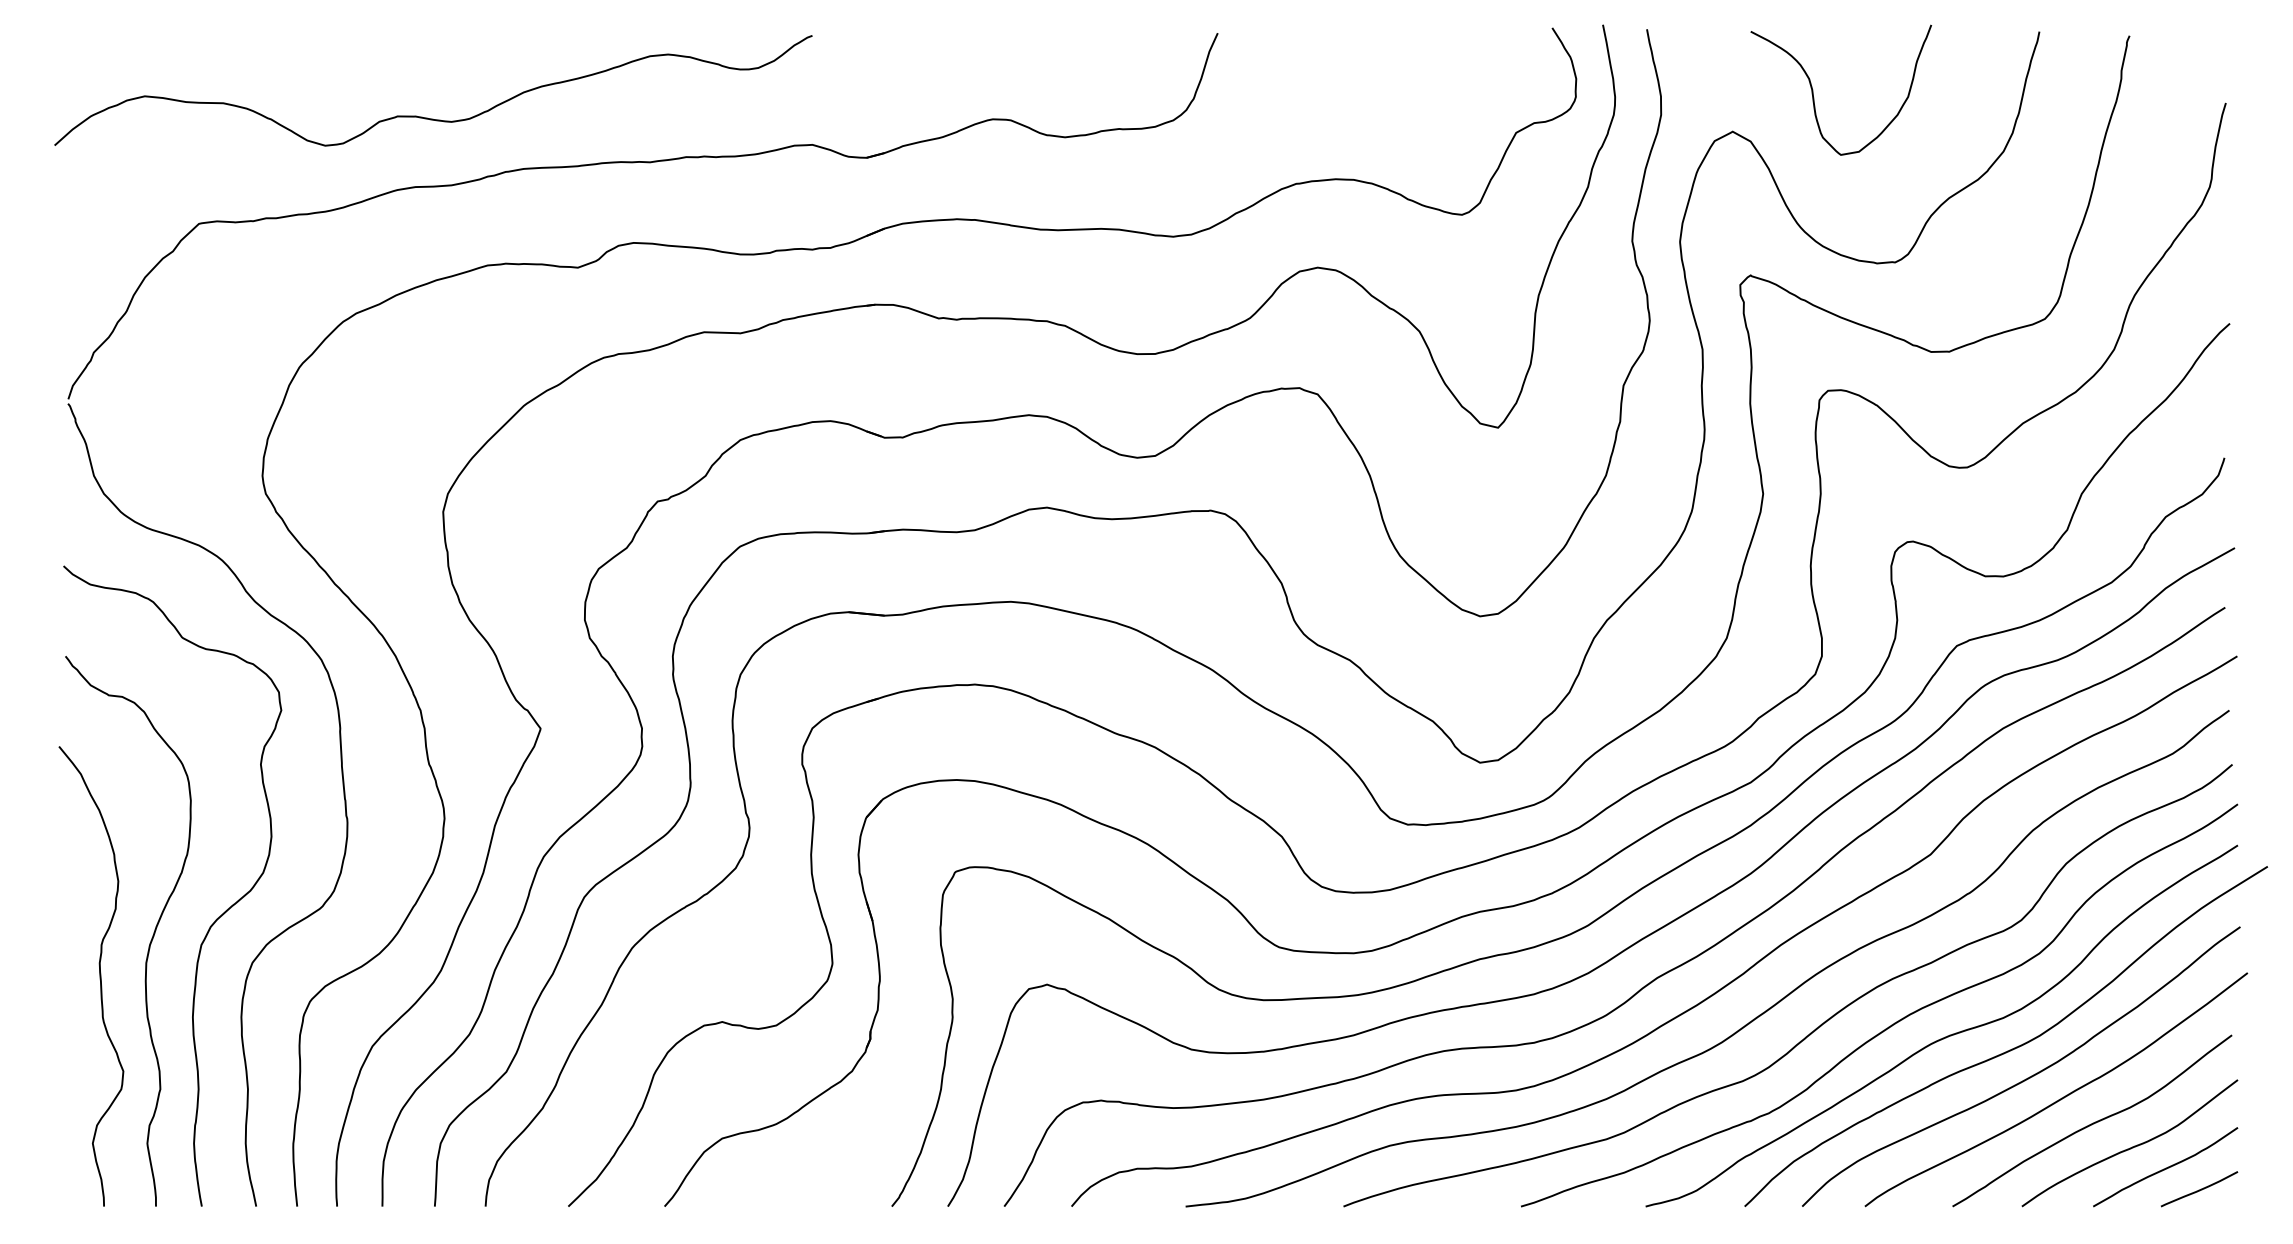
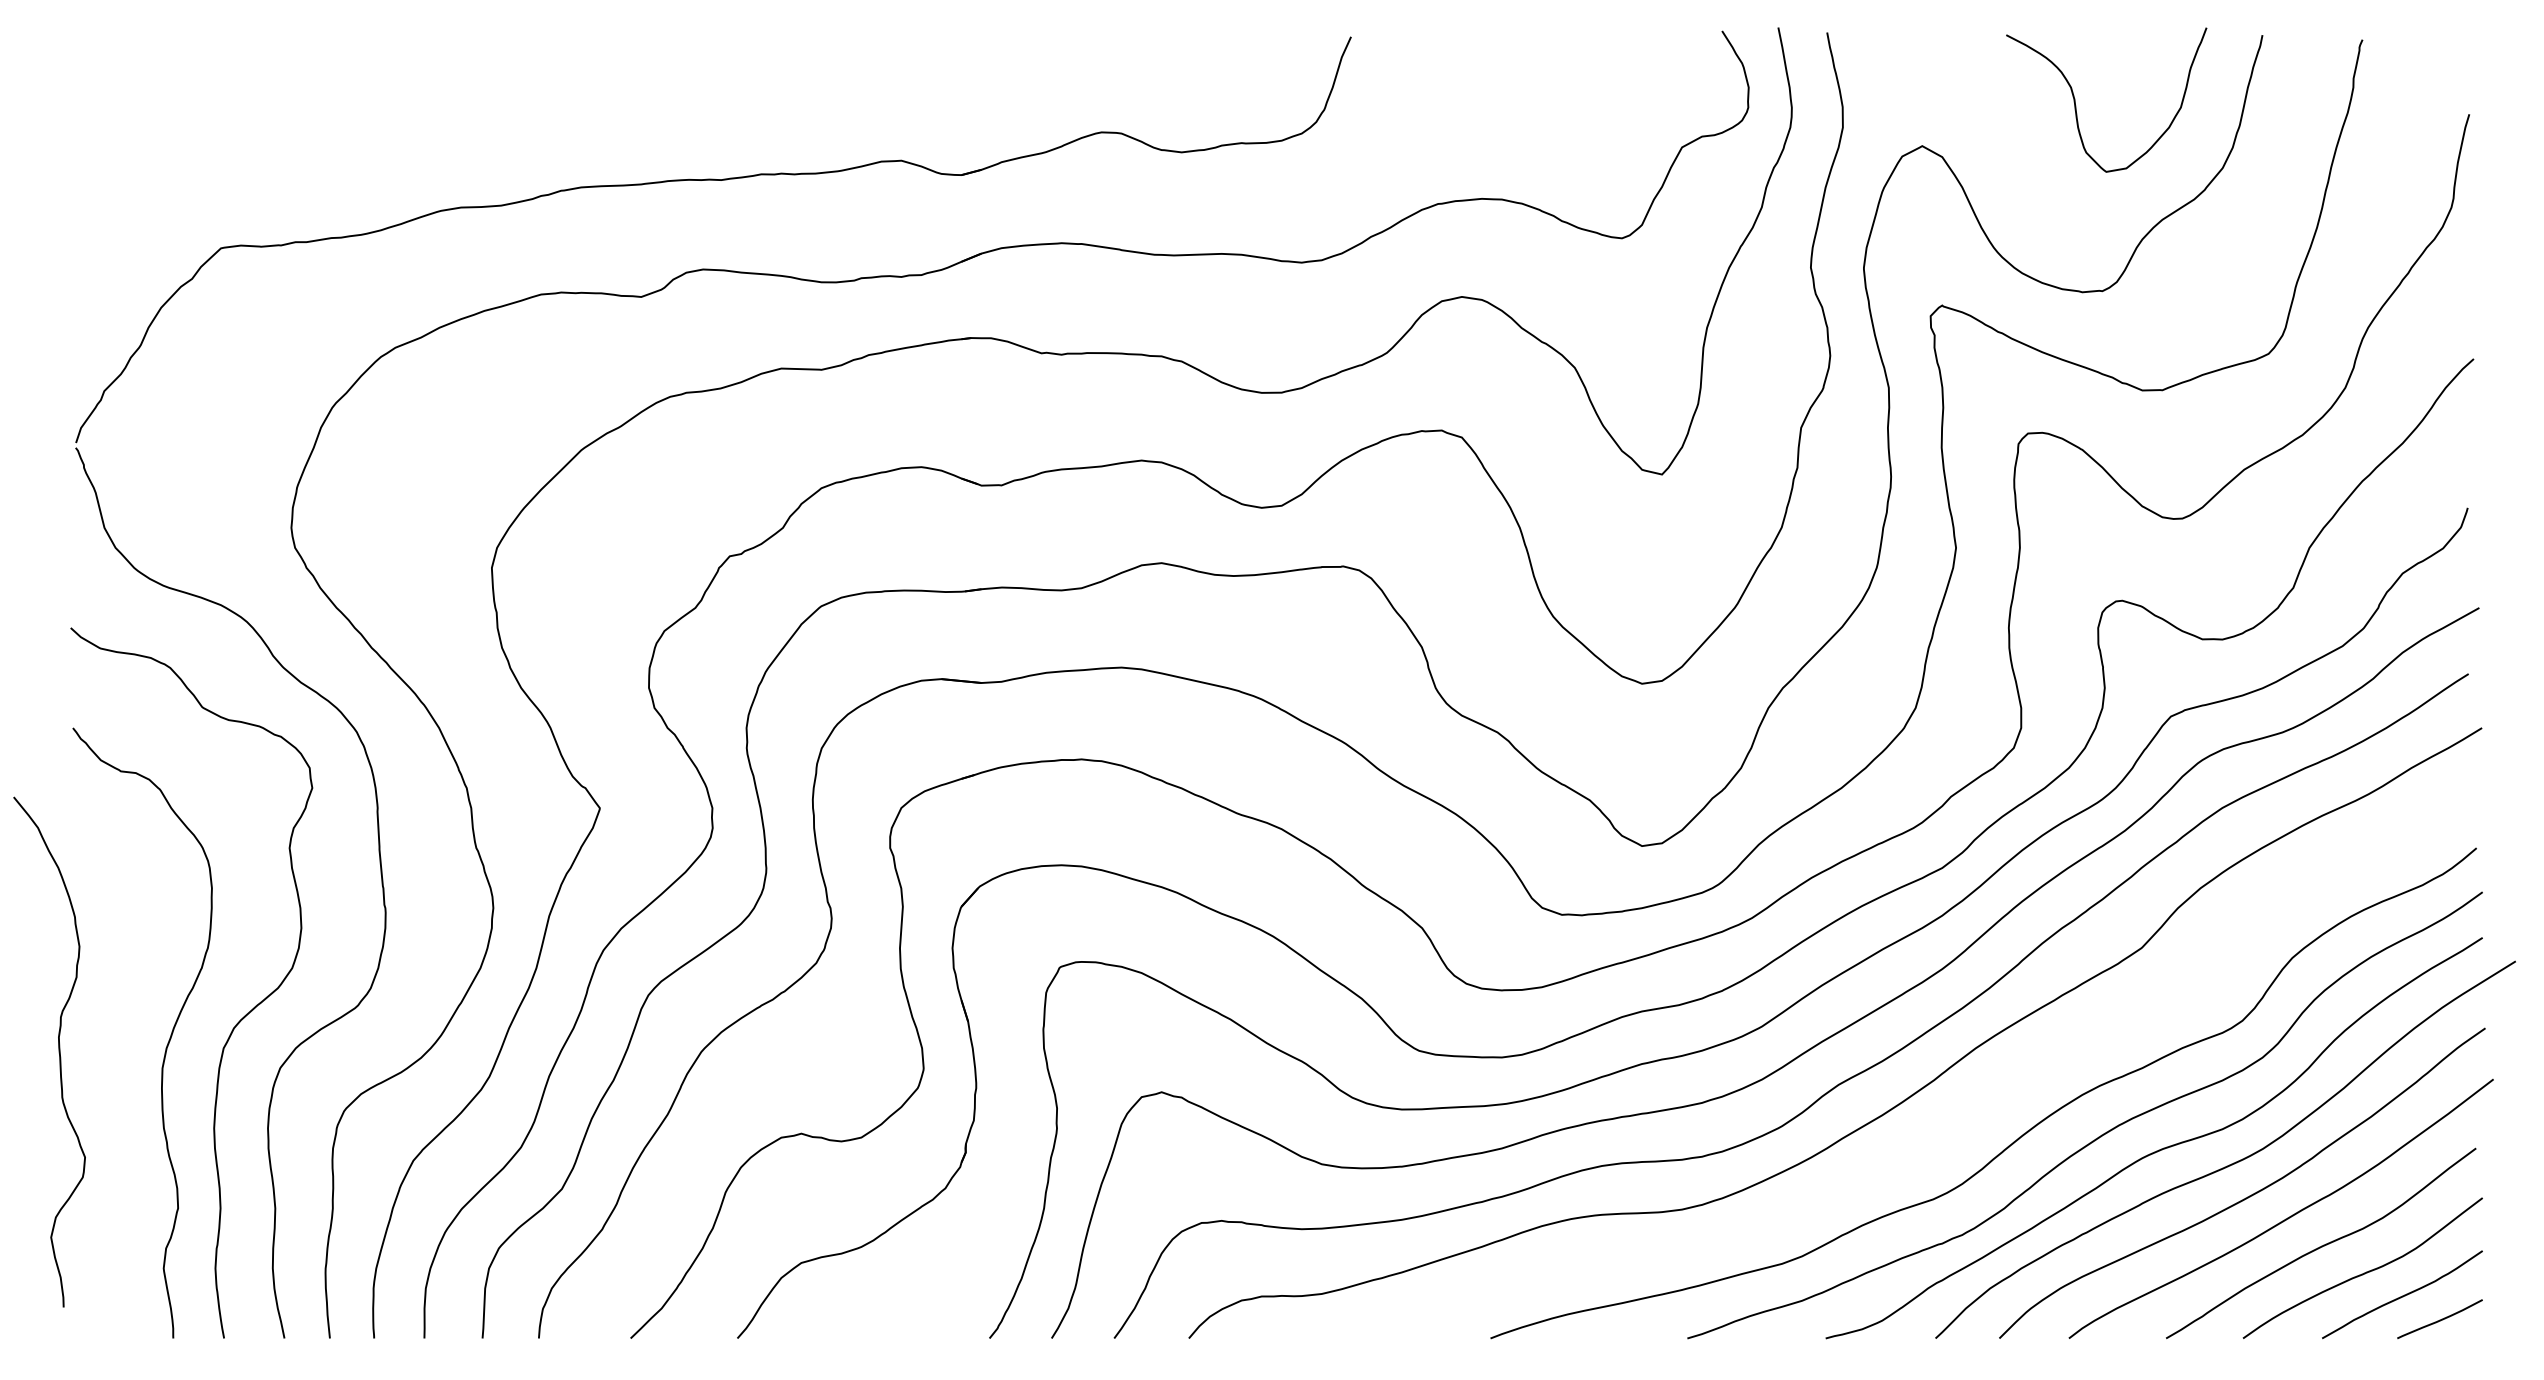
curve: (1814, 95) -> (2076, 105), moved
curve: (427, 117) -> (474, 130), removed
curve: (99, 975) -> (58, 1051), moved
curve: (1749, 1021) -> (1940, 1133), removed

